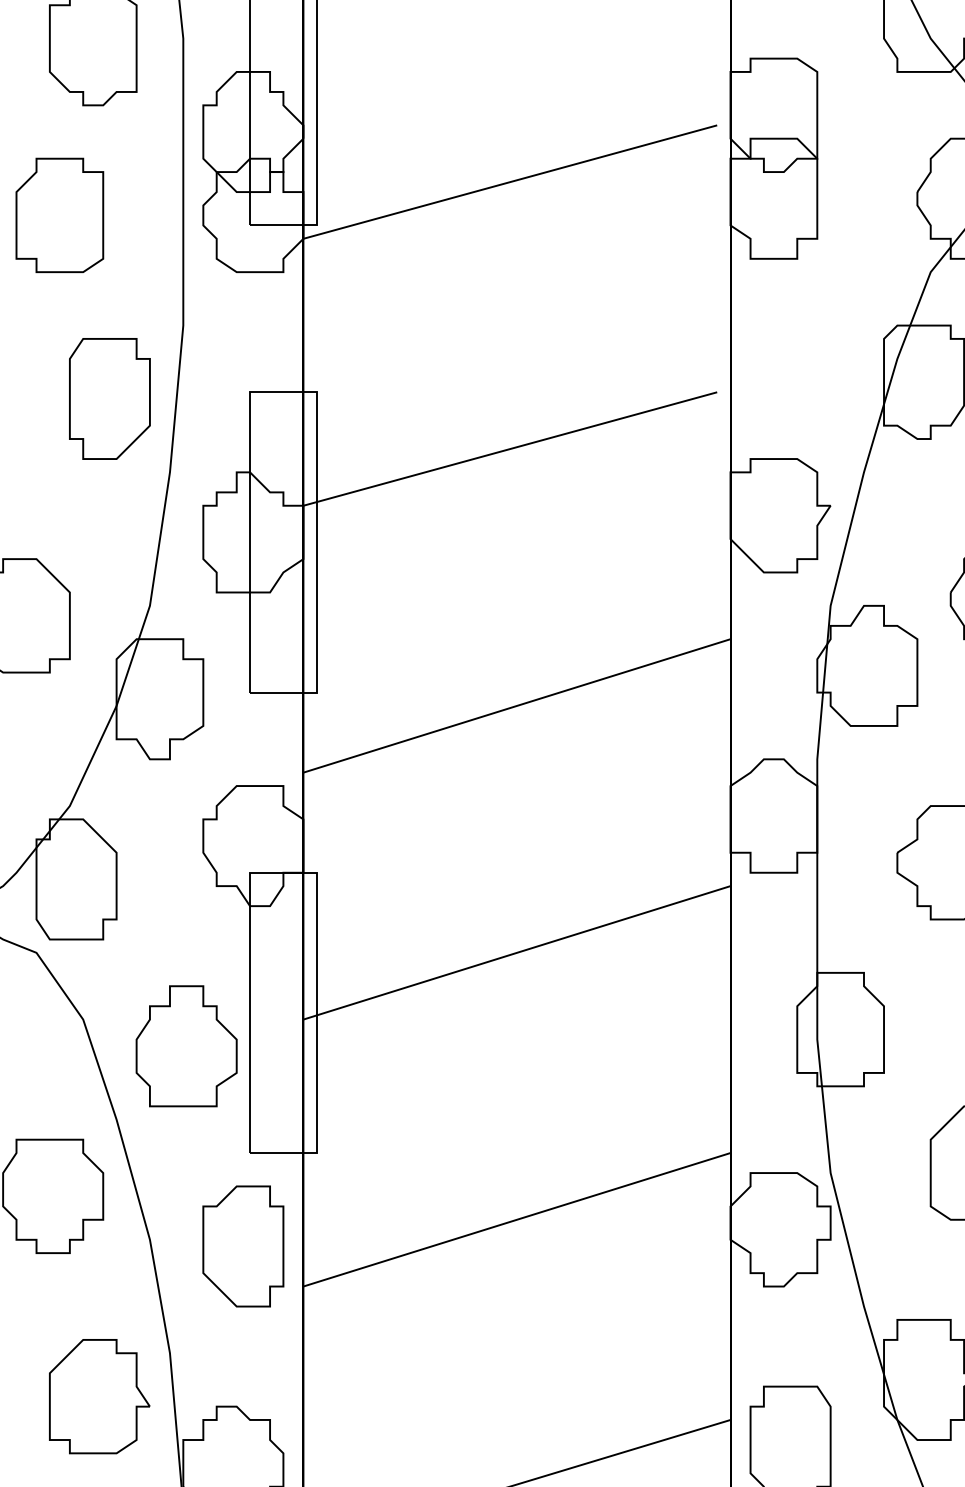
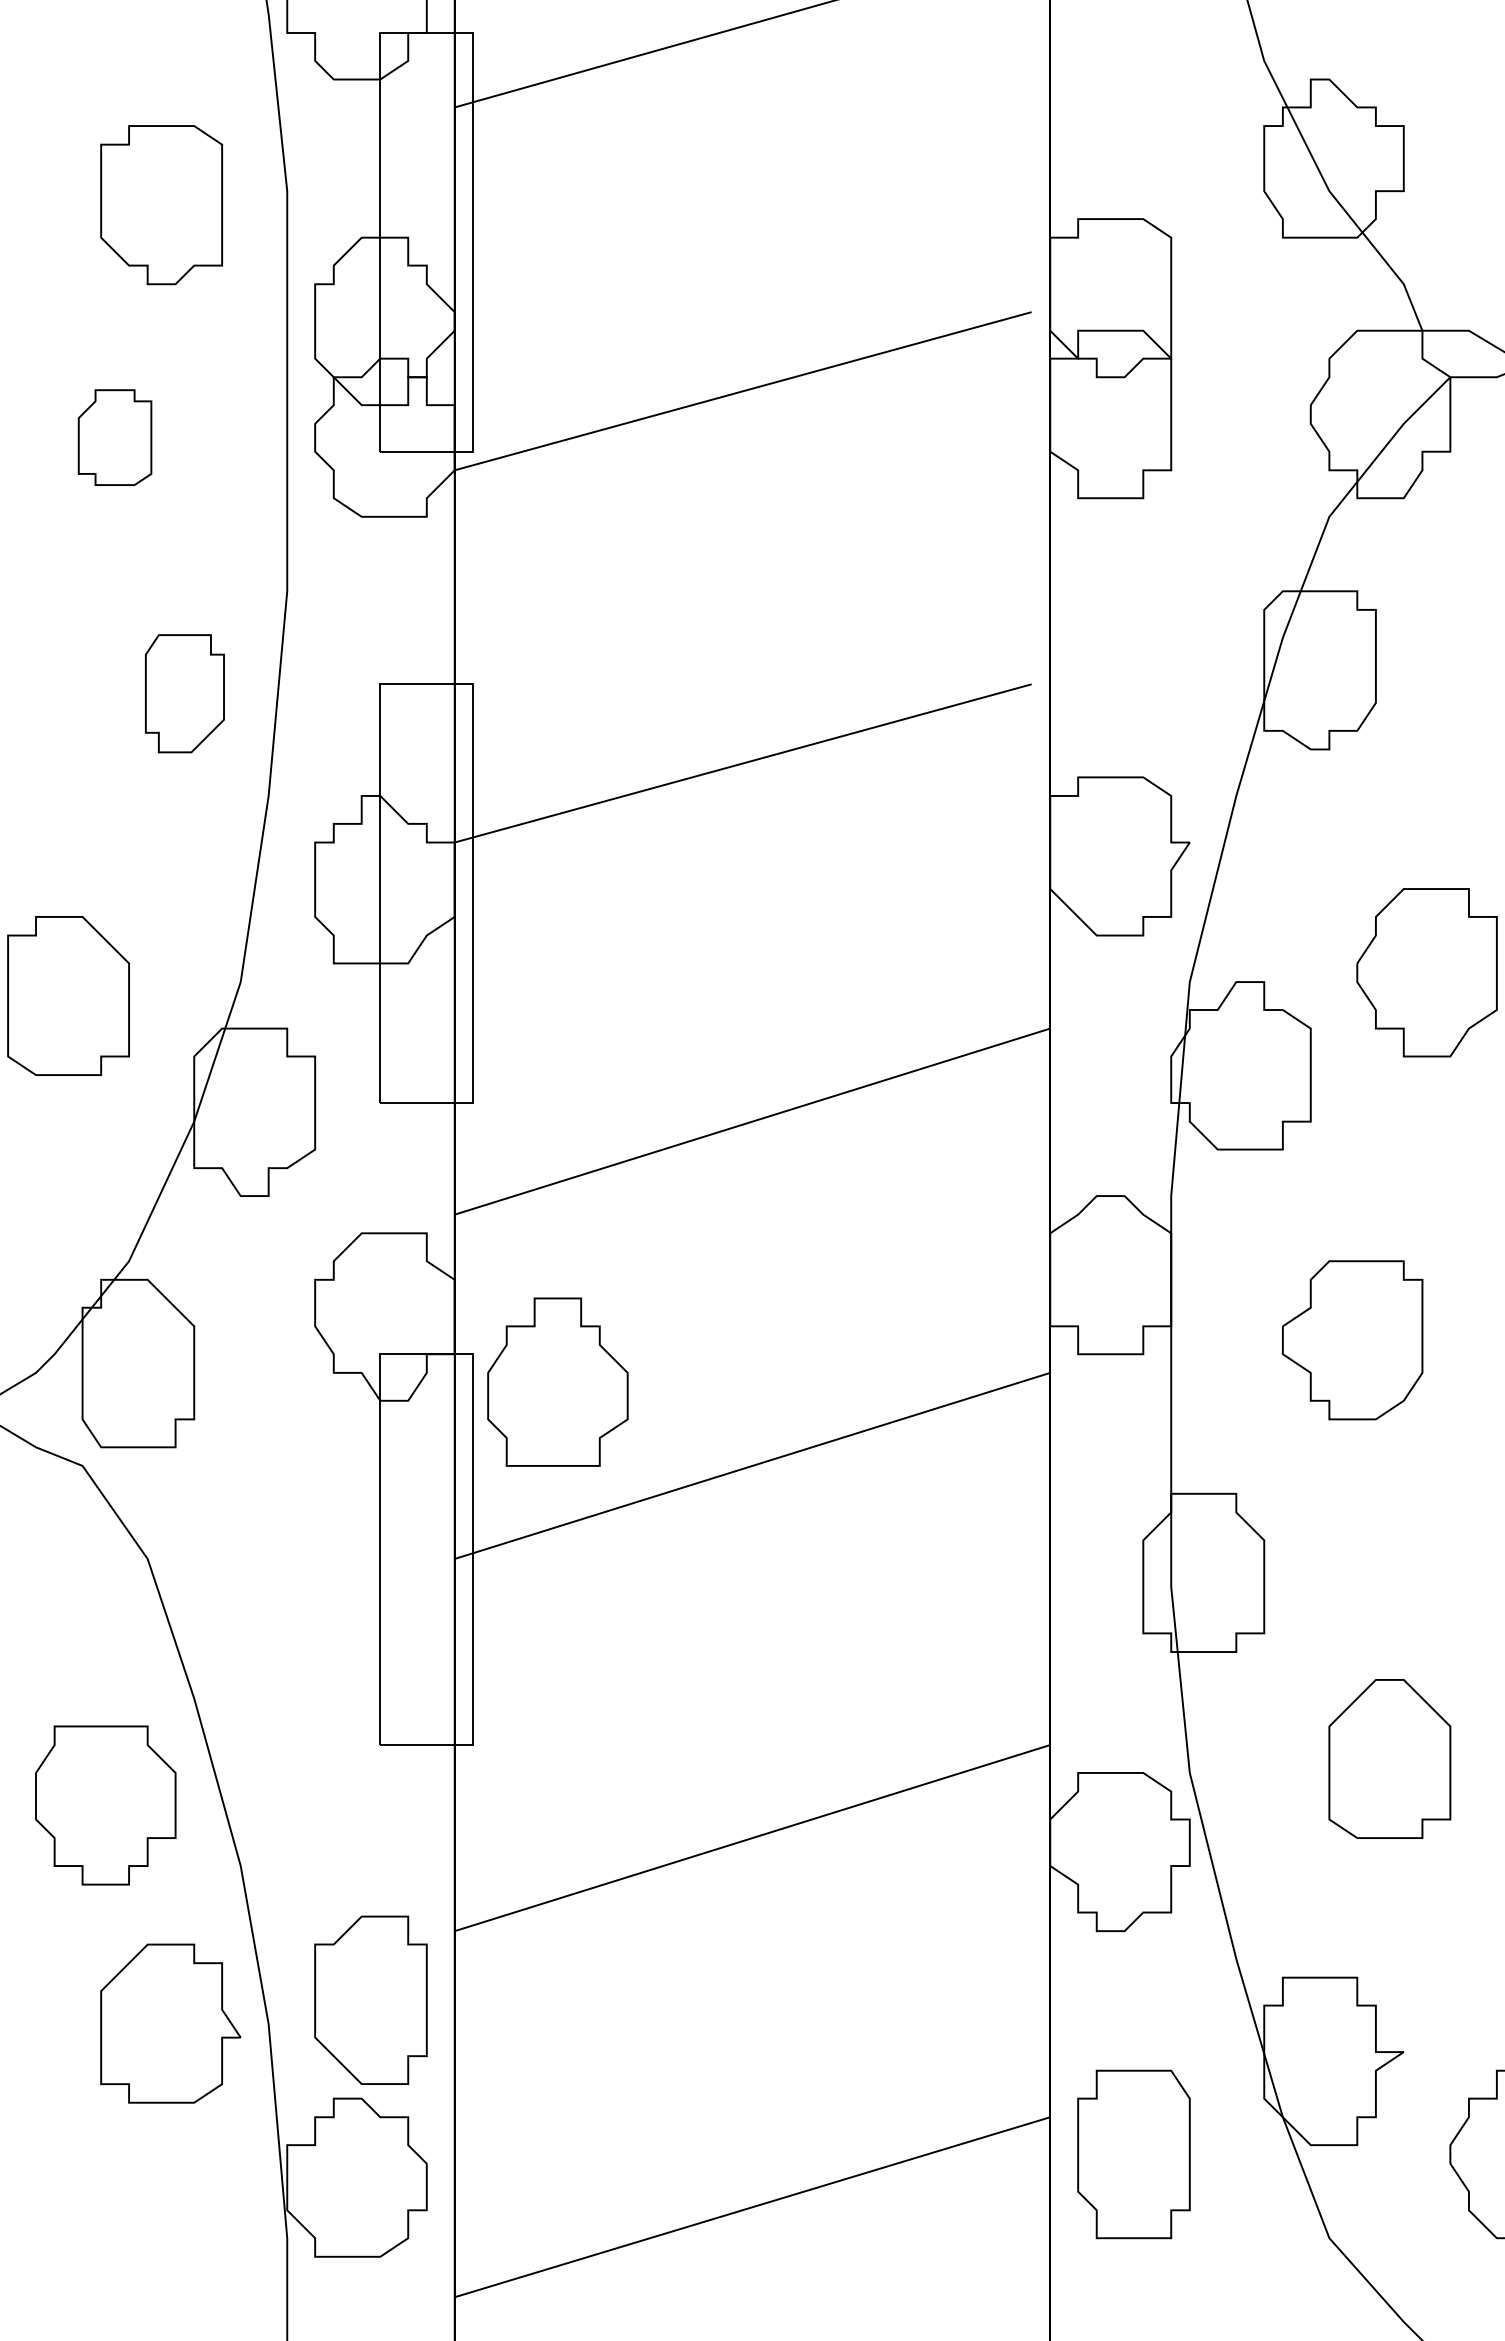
part: (59, 215) -> (114, 437), size x0.6
part: (109, 398) -> (184, 693), size x0.7
part: (186, 1045) -> (557, 1381), moved
part: (243, 1245) -> (370, 1999), moved
part: (99, 1396) -> (170, 2023), moved

